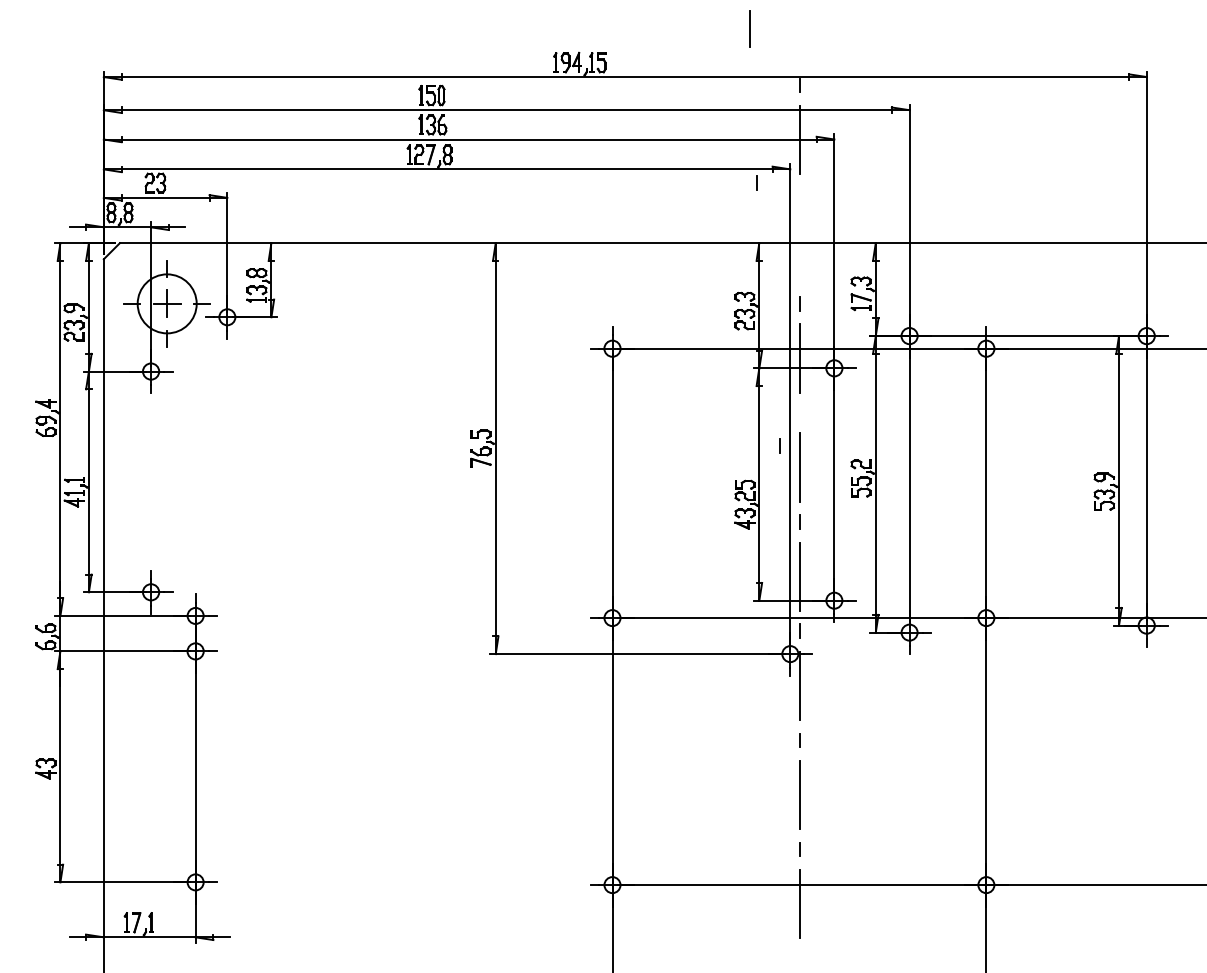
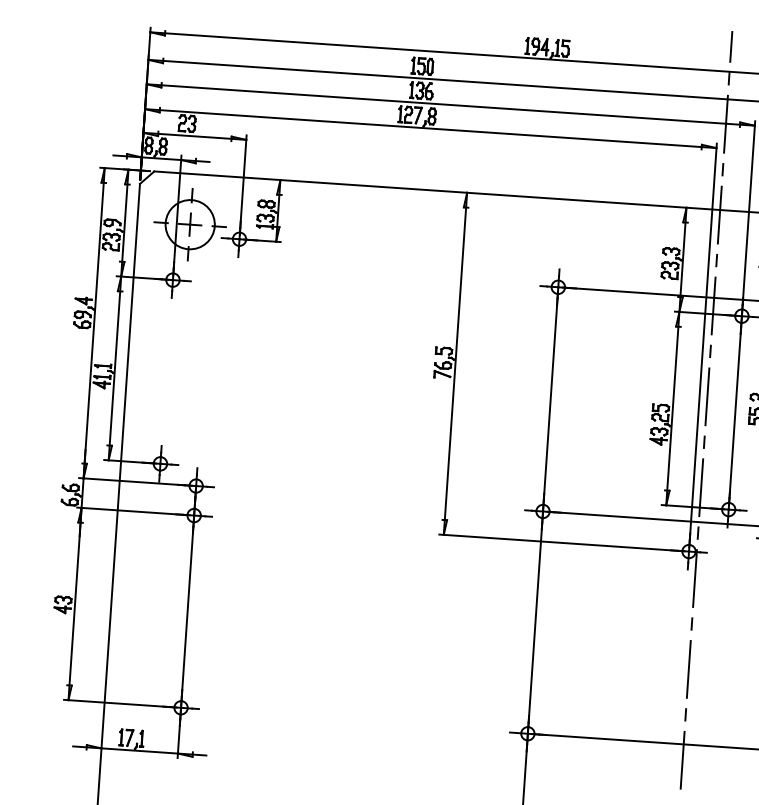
line: (749, 28) -> (731, 46), moved
line: (756, 182) -> (722, 169), moved
line: (799, 249) -> (719, 215), added
line: (779, 445) -> (710, 350), moved

